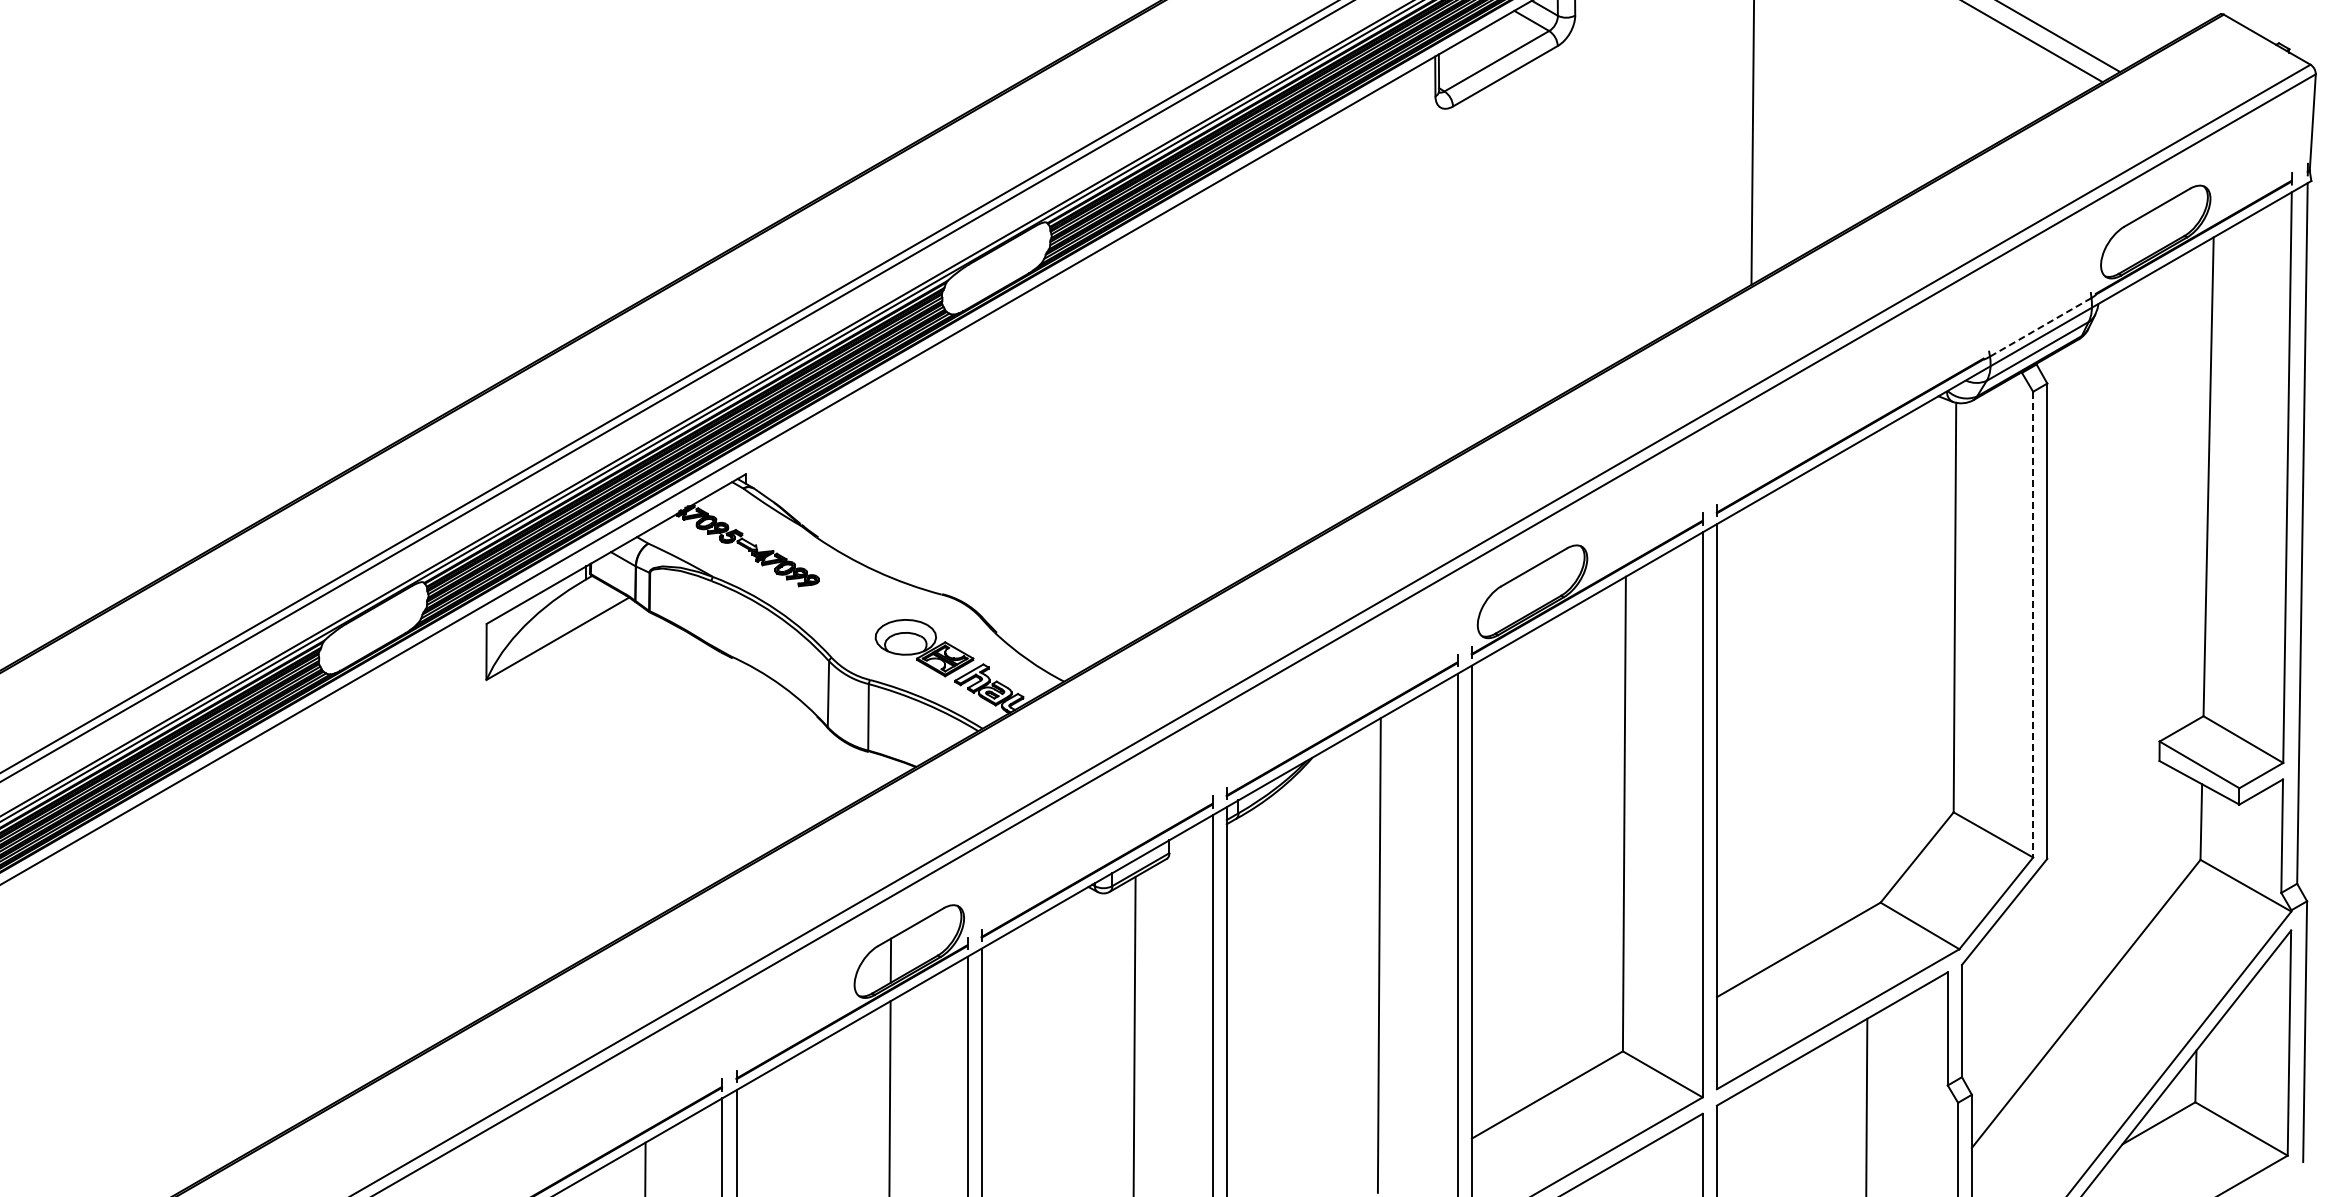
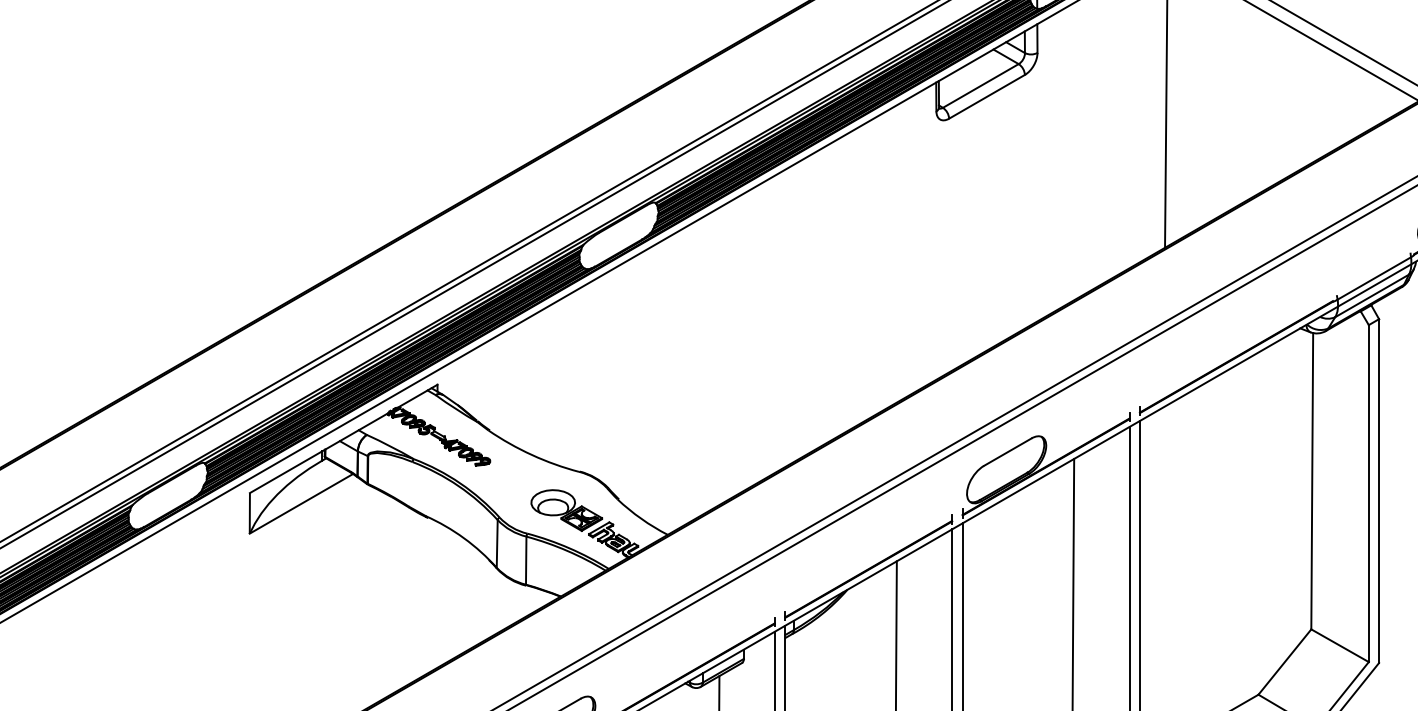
line: (2040, 327) -> (1374, 278), dashed -> solid
line: (2033, 624) -> (1369, 493), dashed -> solid

